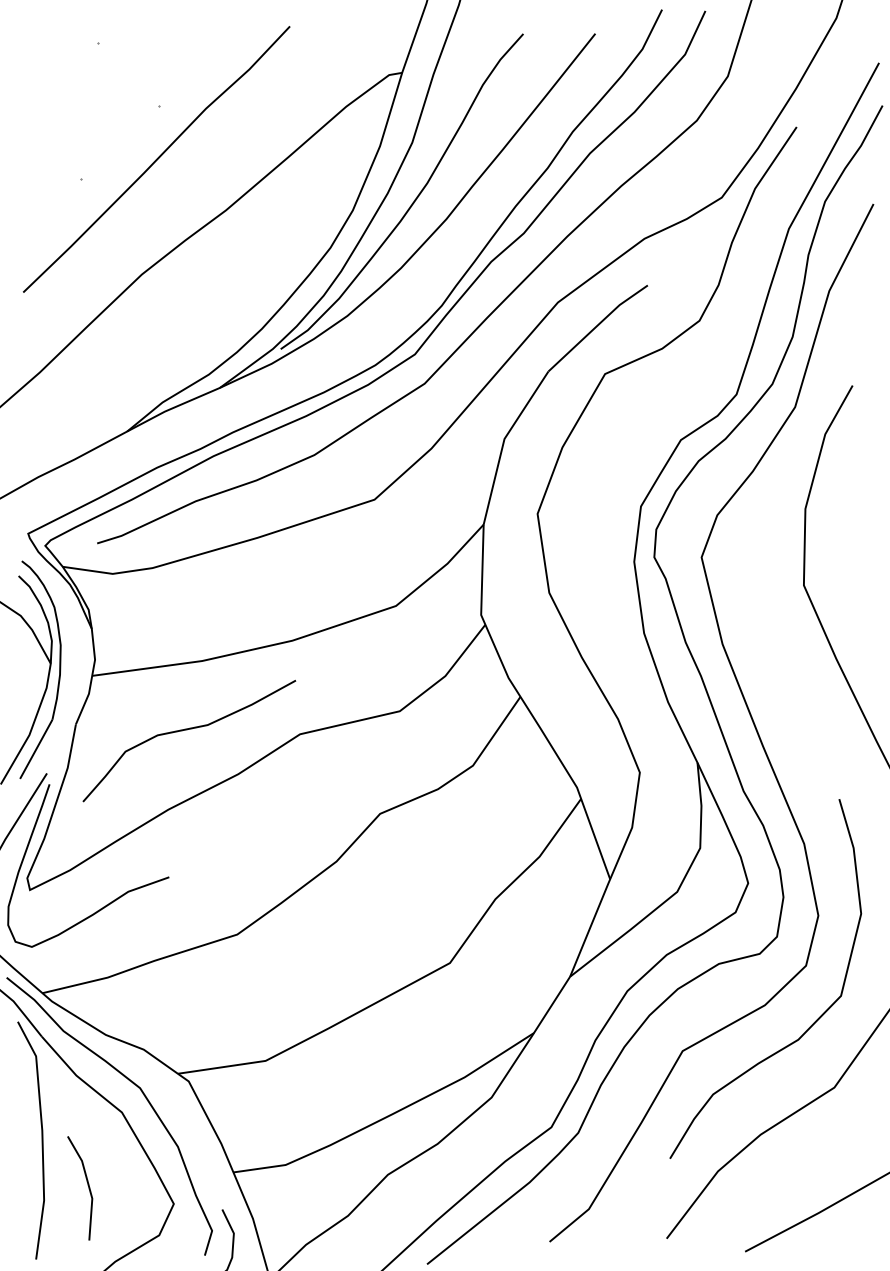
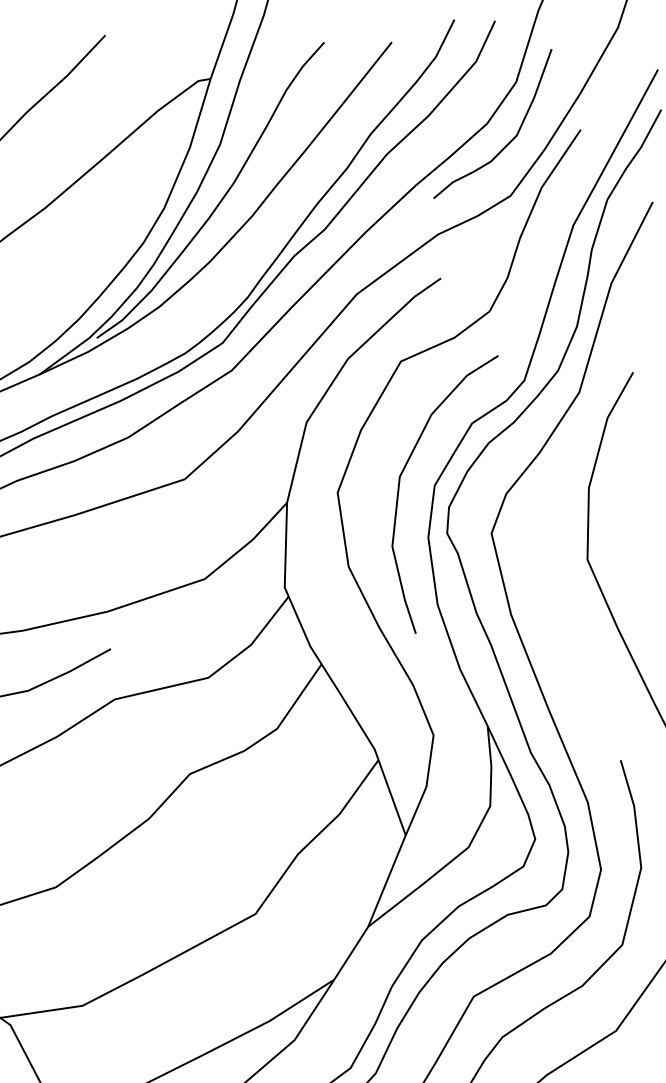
curve: (722, 137) -> (511, 139), added
curve: (603, 512) -> (399, 491), added

